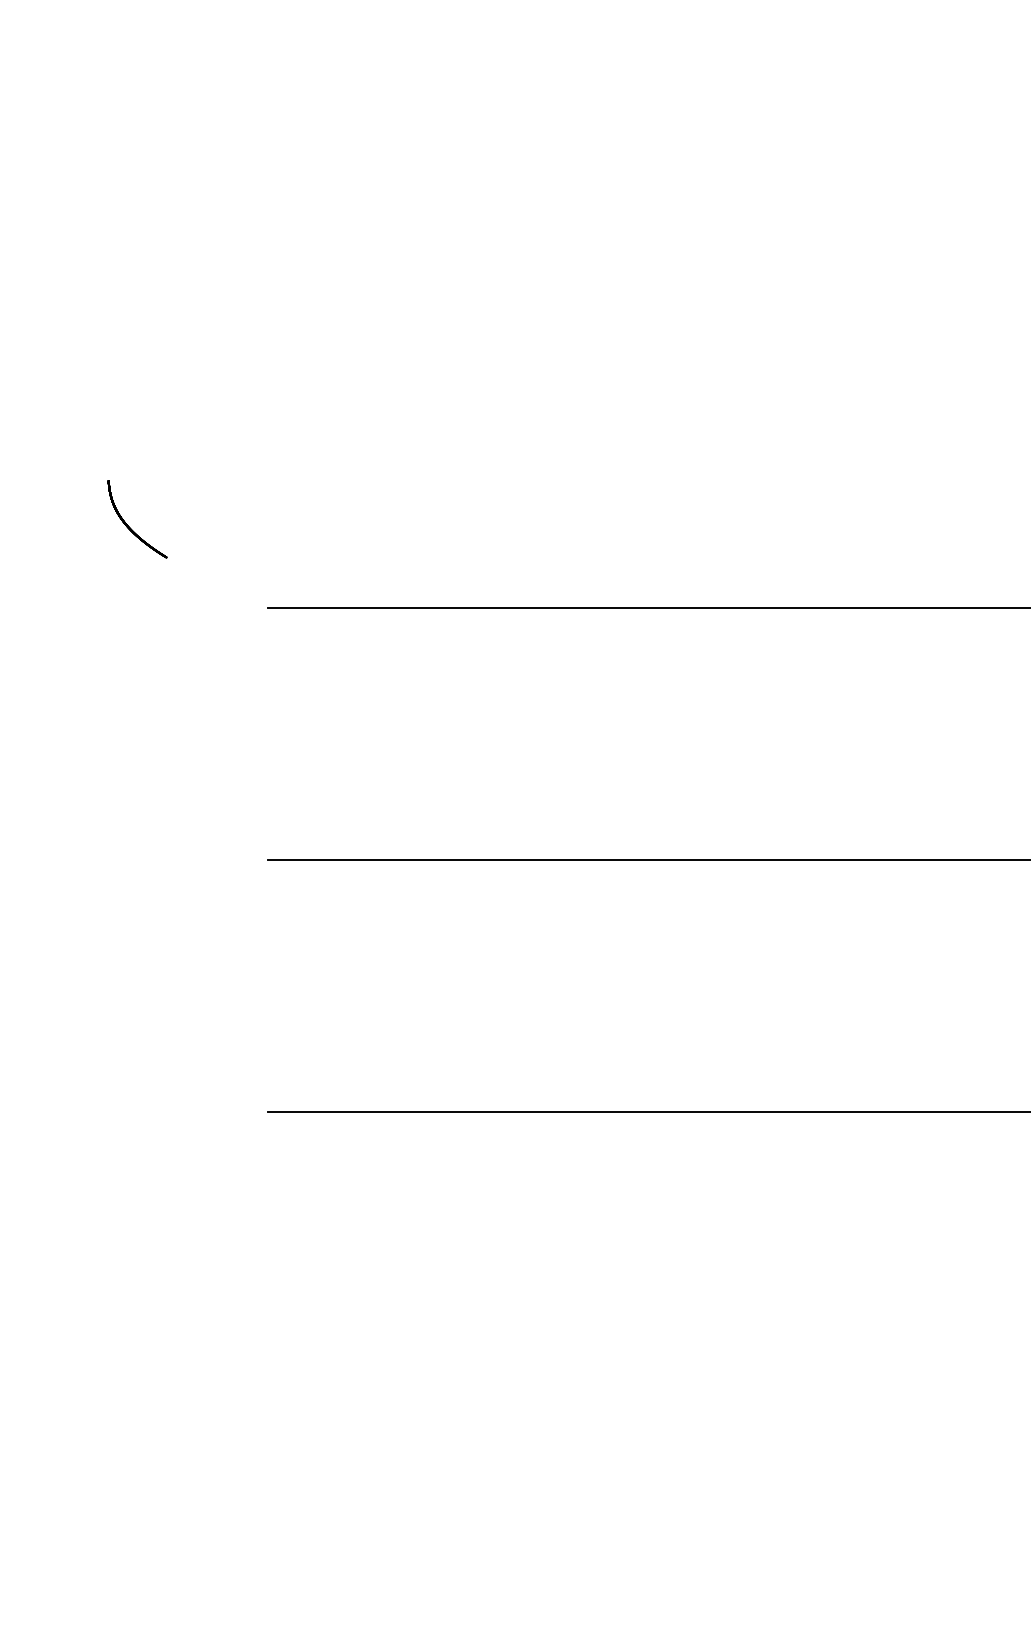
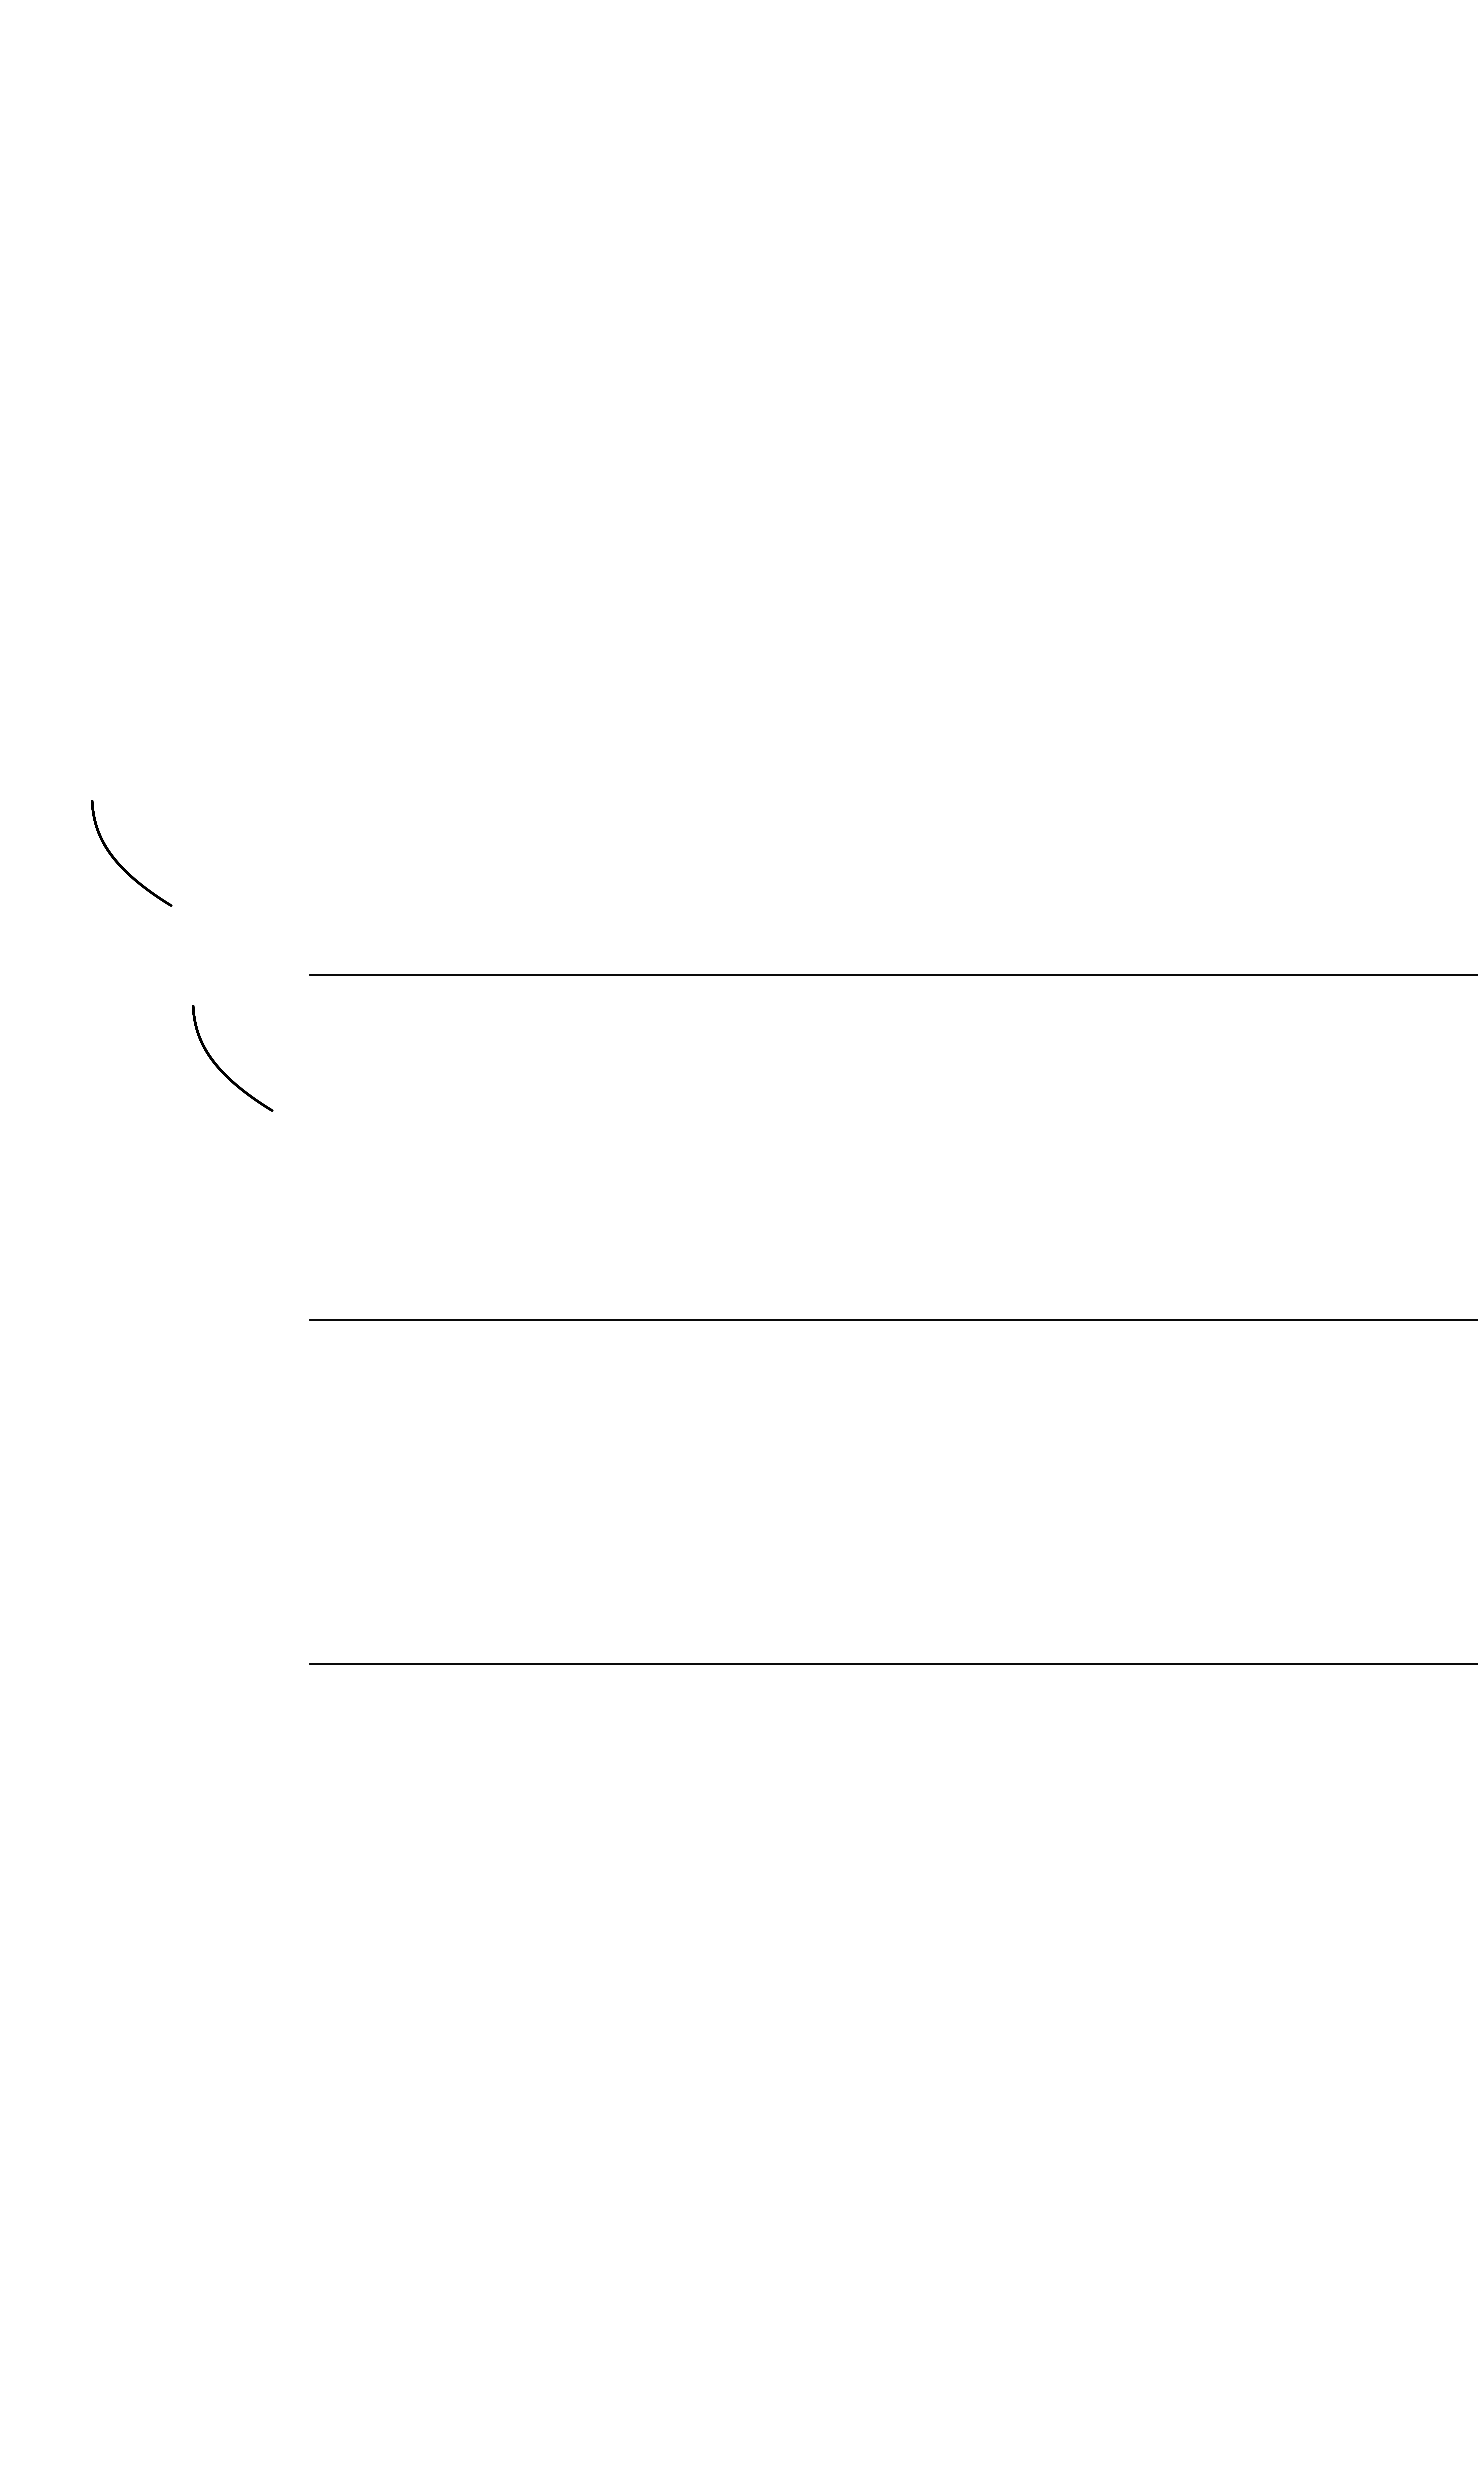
part: (201, 675) -> (219, 1066), added

